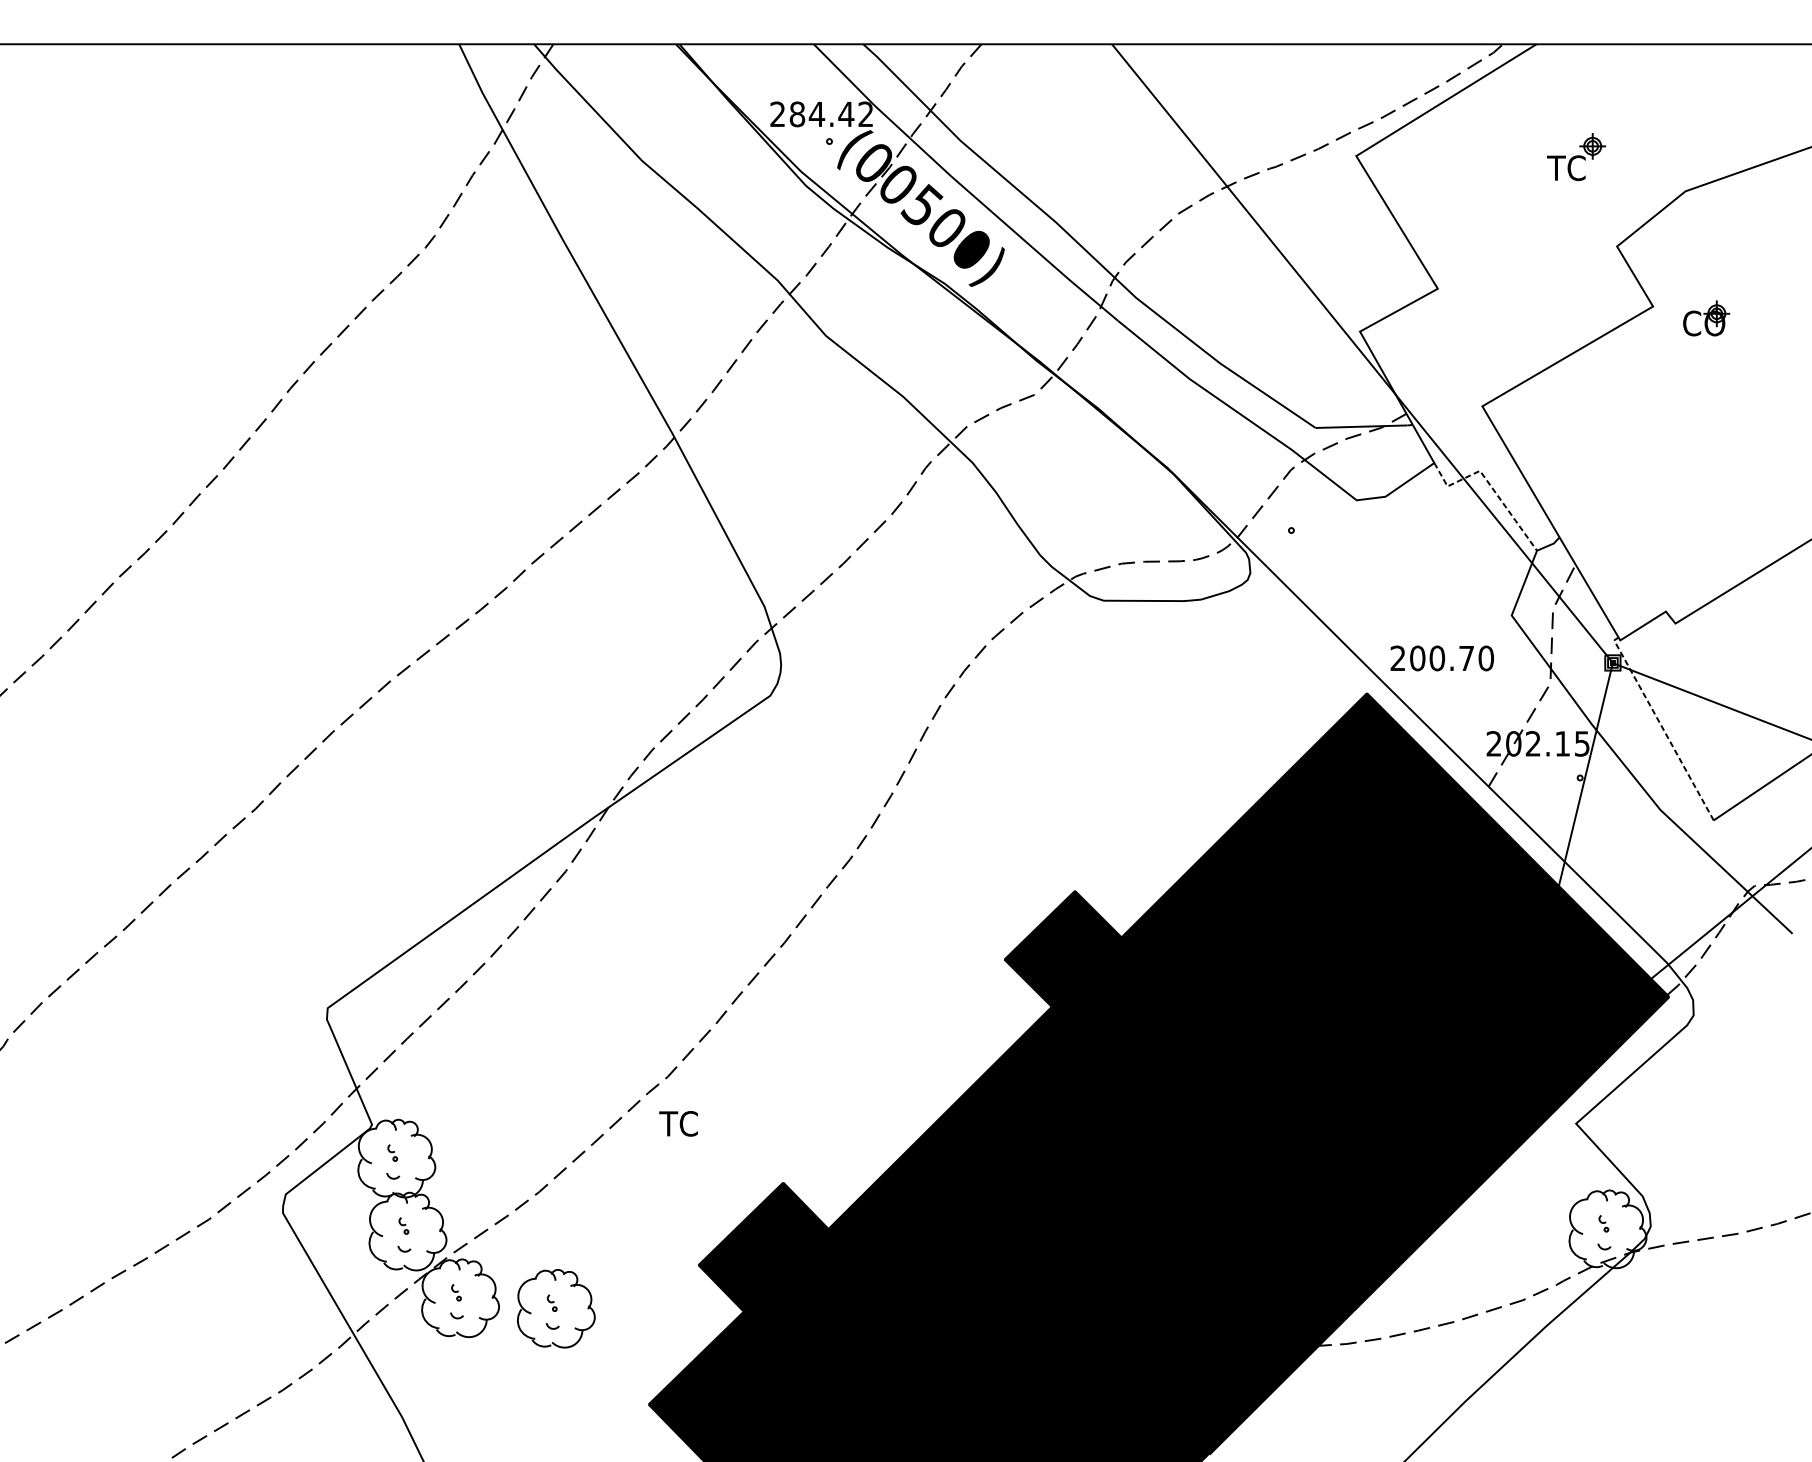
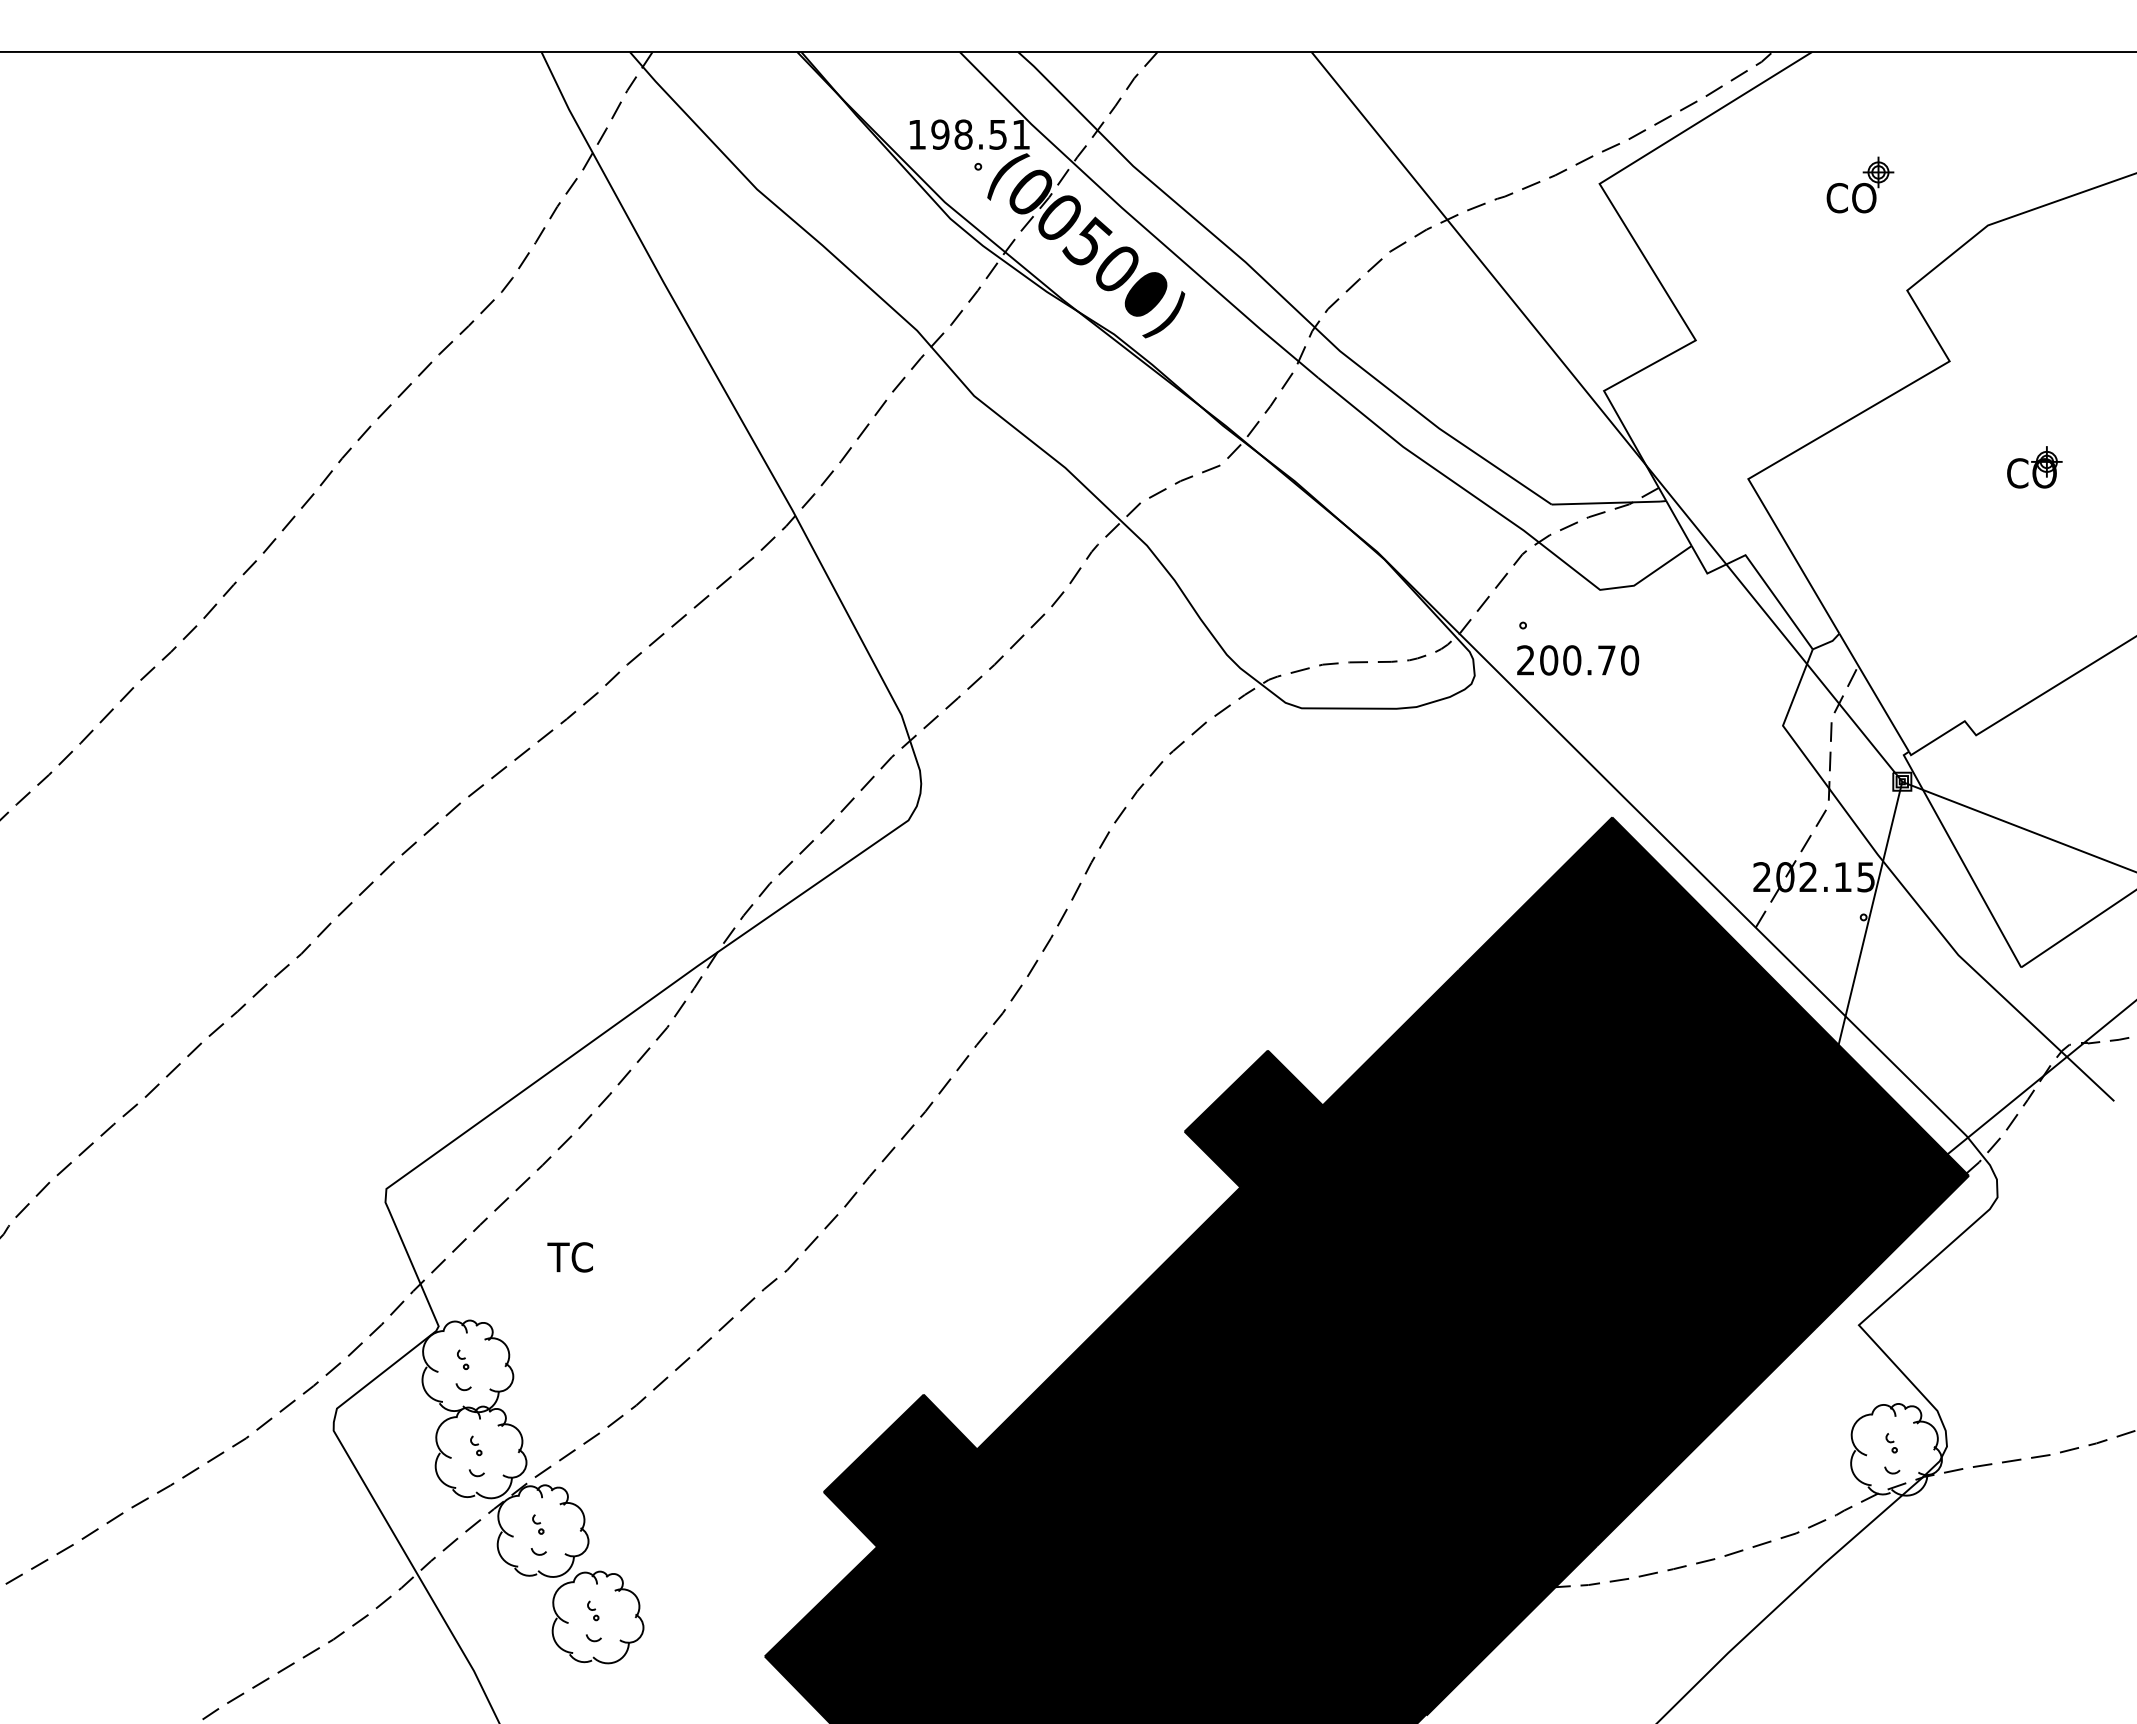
text: (821, 114) -> (968, 134), 284.42 -> 198.51
text: (1568, 168) -> (1850, 198), TC -> CO
part: (1706, 318) -> (2034, 467), moved
line: (1490, 484) -> (1757, 571), dashed -> solid
text: (1442, 658) -> (1578, 660), moved
line: (1662, 727) -> (1960, 857), dashed -> solid
text: (677, 1123) -> (569, 1257), moved
part: (555, 1308) -> (597, 1617), moved

